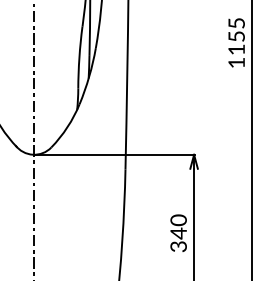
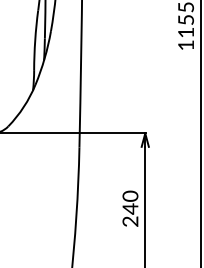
text: (180, 246) -> (132, 221), 340 -> 240

